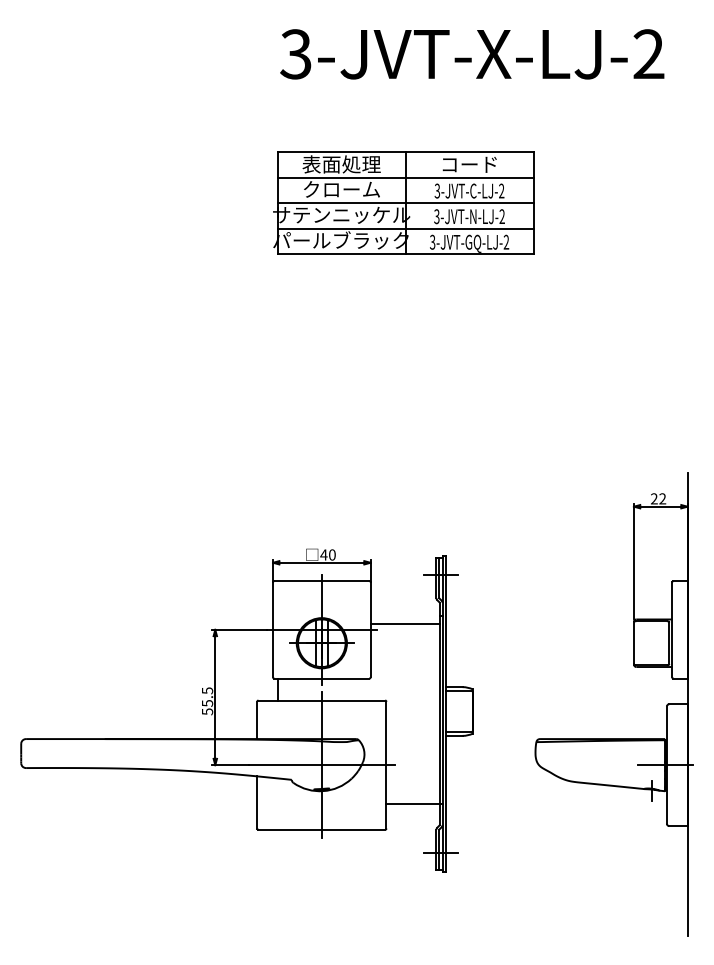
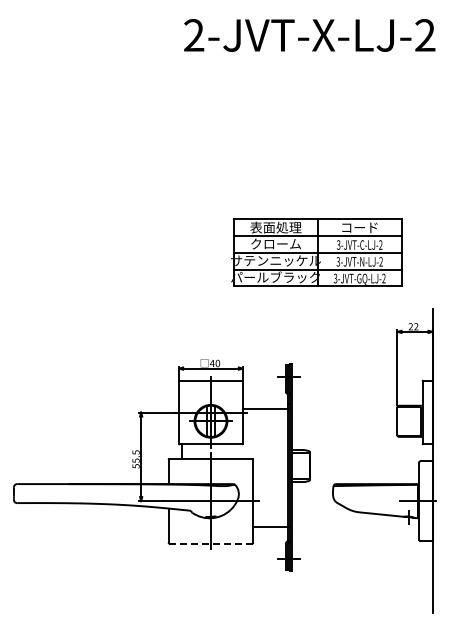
text: (295, 54) -> (193, 35), 3-JVT-X-LJ-2 -> 2-JVT-X-LJ-2
part: (403, 202) -> (316, 252), moved
part: (614, 738) -> (384, 483), moved
line: (321, 829) -> (210, 543), solid -> dashed

